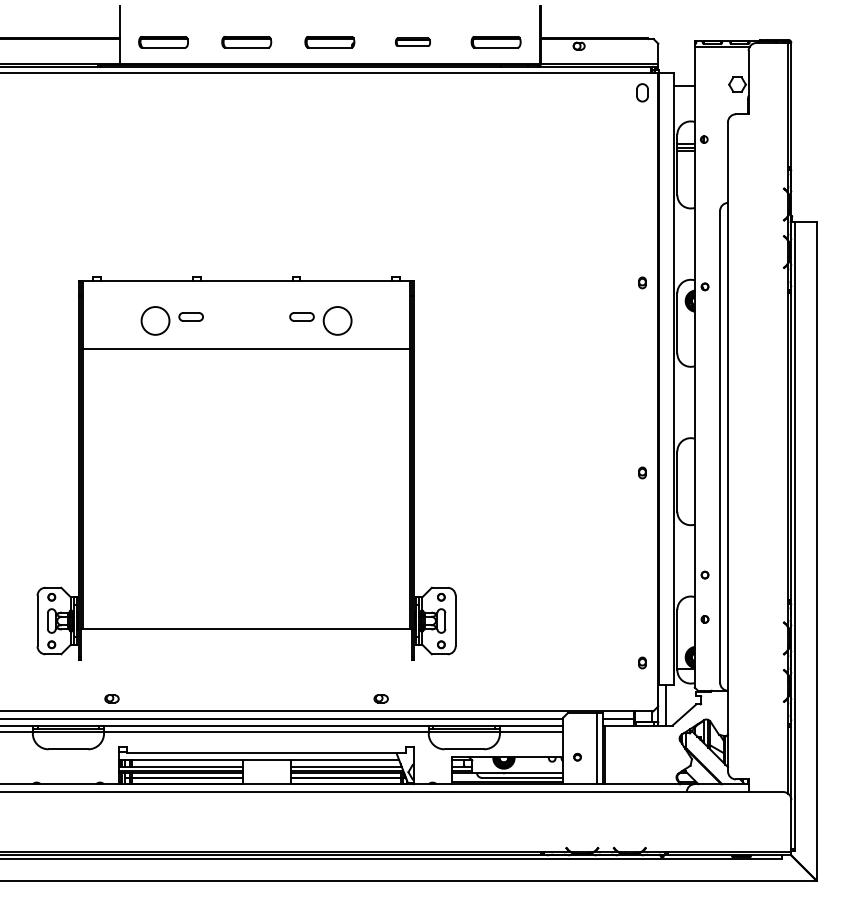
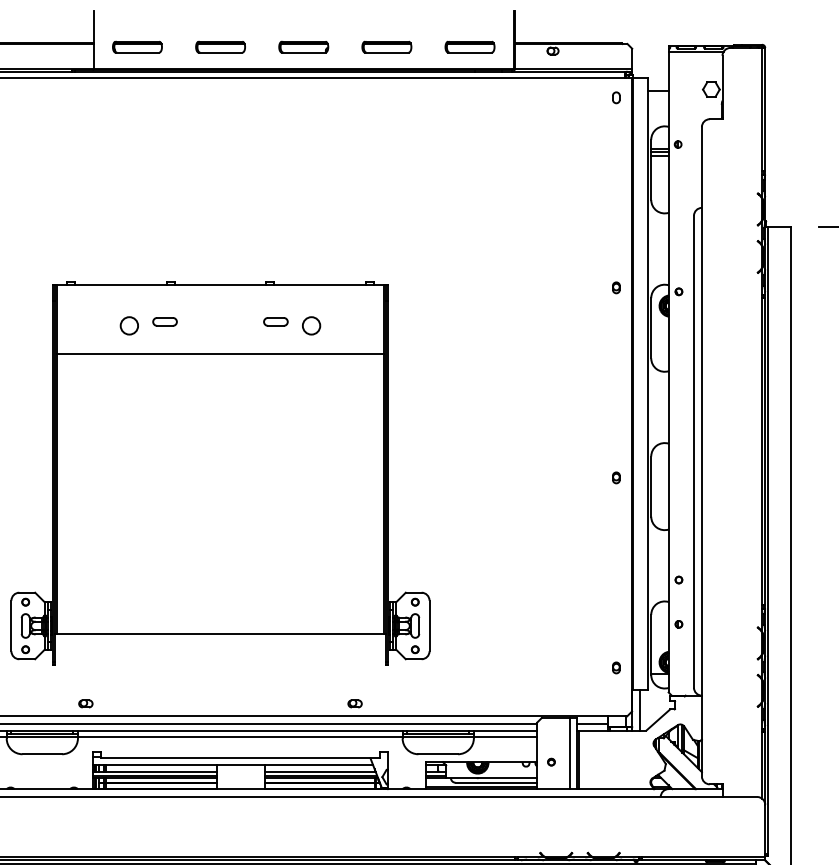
part: (412, 42) -> (386, 47), size x1.43
part: (642, 92) -> (616, 97), size x0.62
circle: (155, 320) -> (129, 325), size x0.62
circle: (337, 320) -> (311, 325), size x0.62

